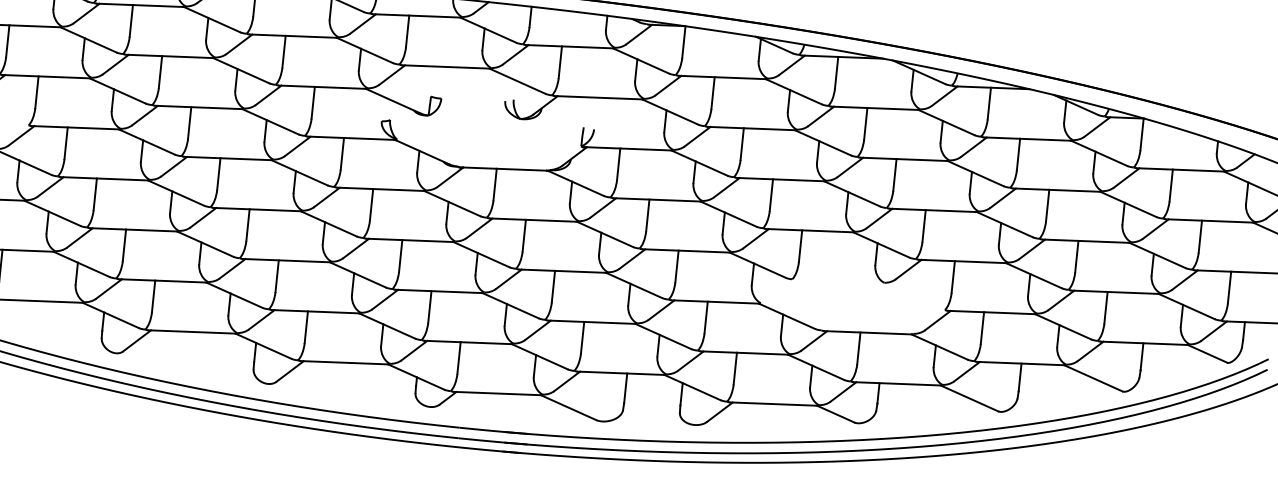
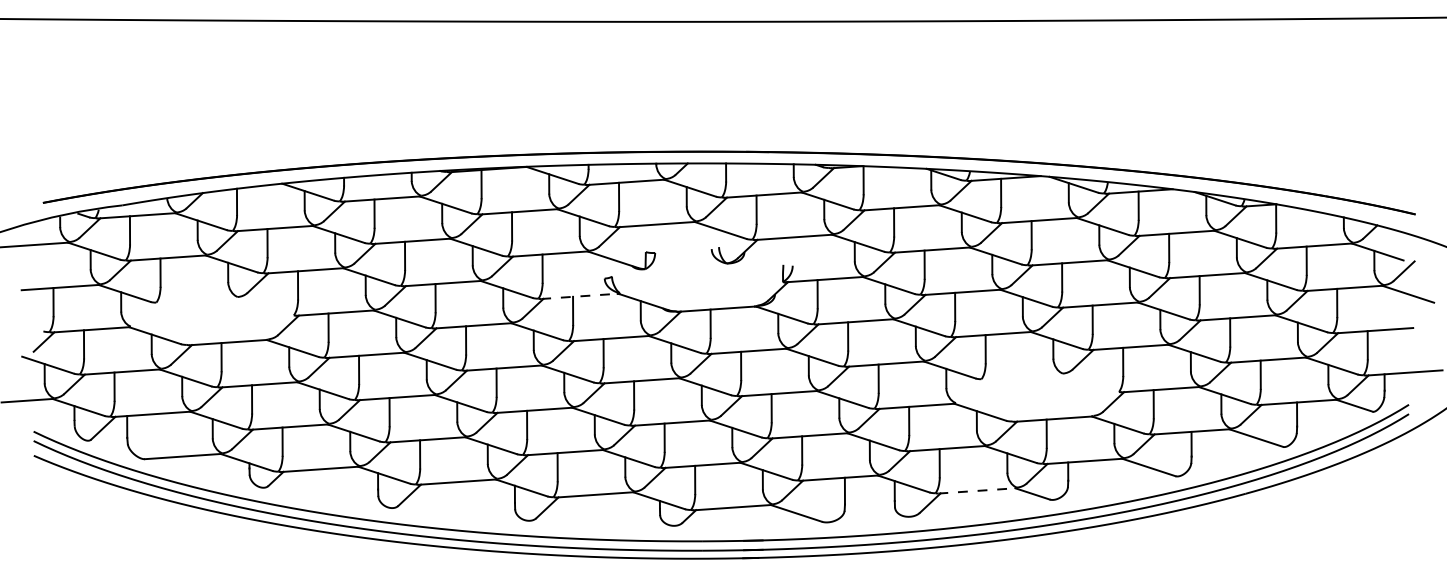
line: (351, 138) -> (579, 296), solid -> dashed
line: (774, 403) -> (977, 490), solid -> dashed

